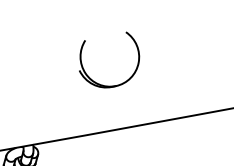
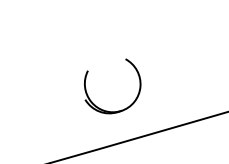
part: (101, 84) -> (107, 110), moved

